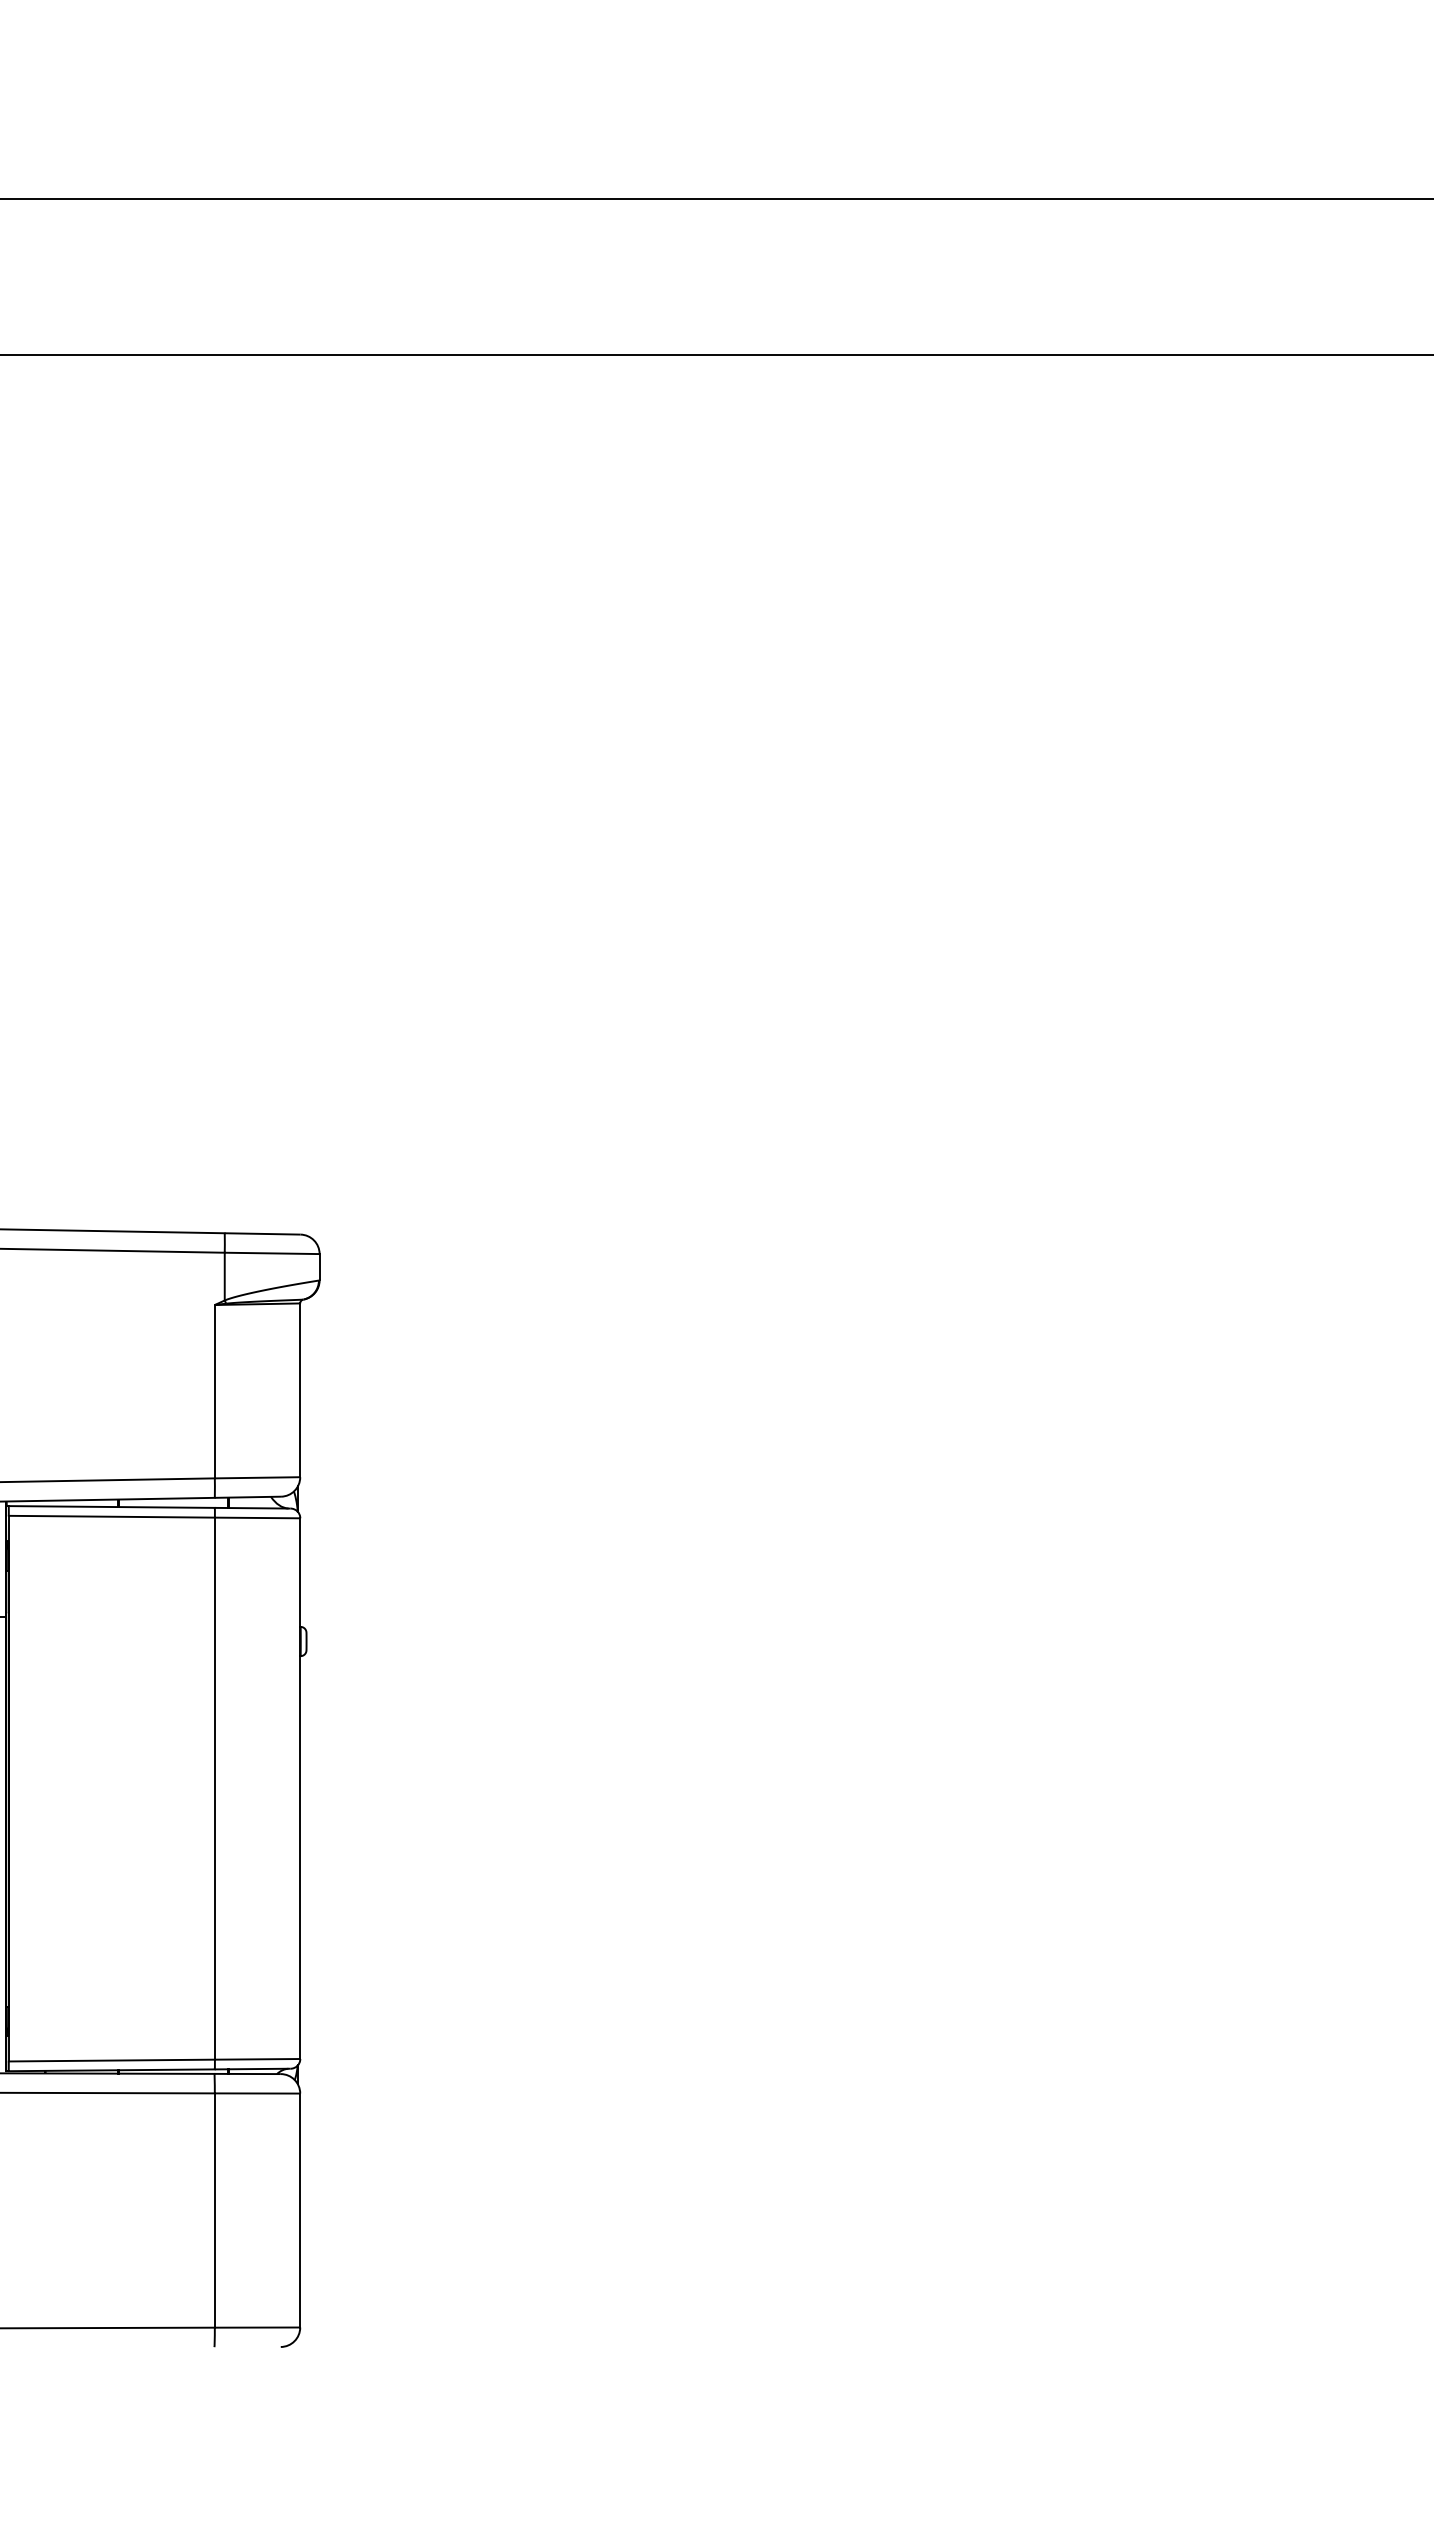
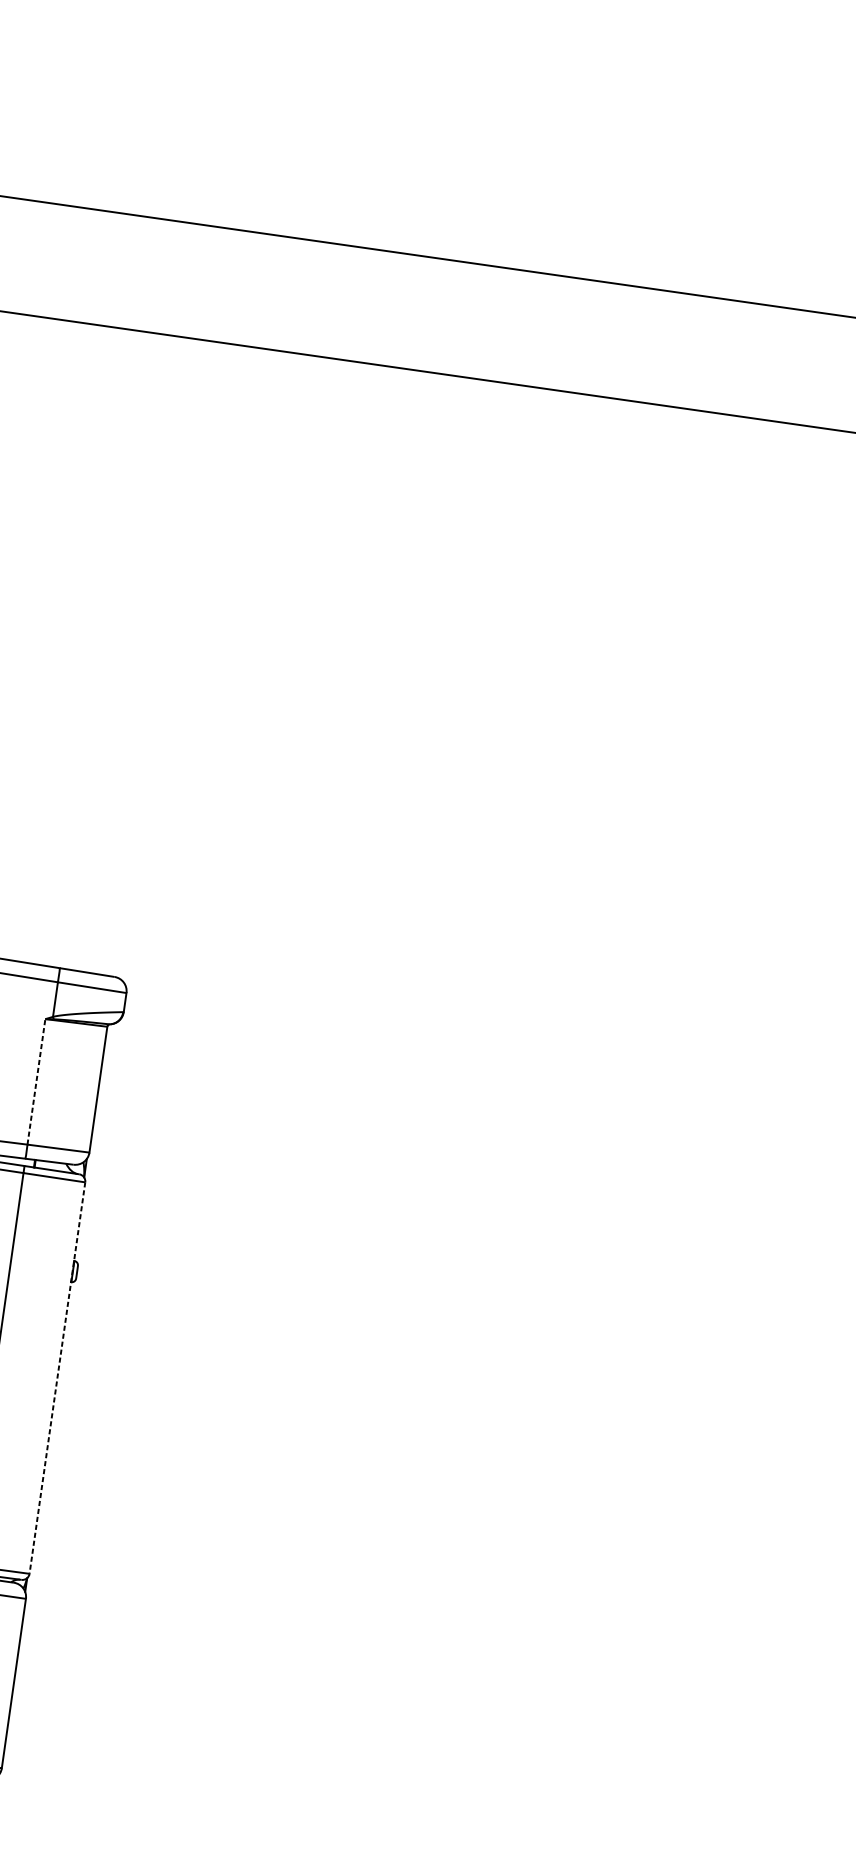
line: (214, 1391) -> (36, 1081), solid -> dashed
line: (300, 1789) -> (57, 1378), solid -> dashed

